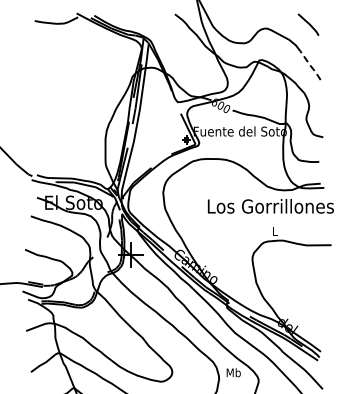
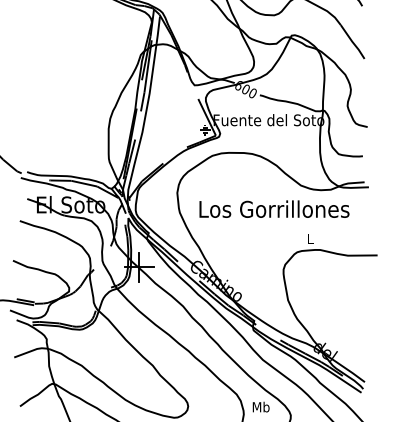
line: (310, 66) -> (352, 42), dashed -> solid
text: (270, 206) -> (273, 209), moved

